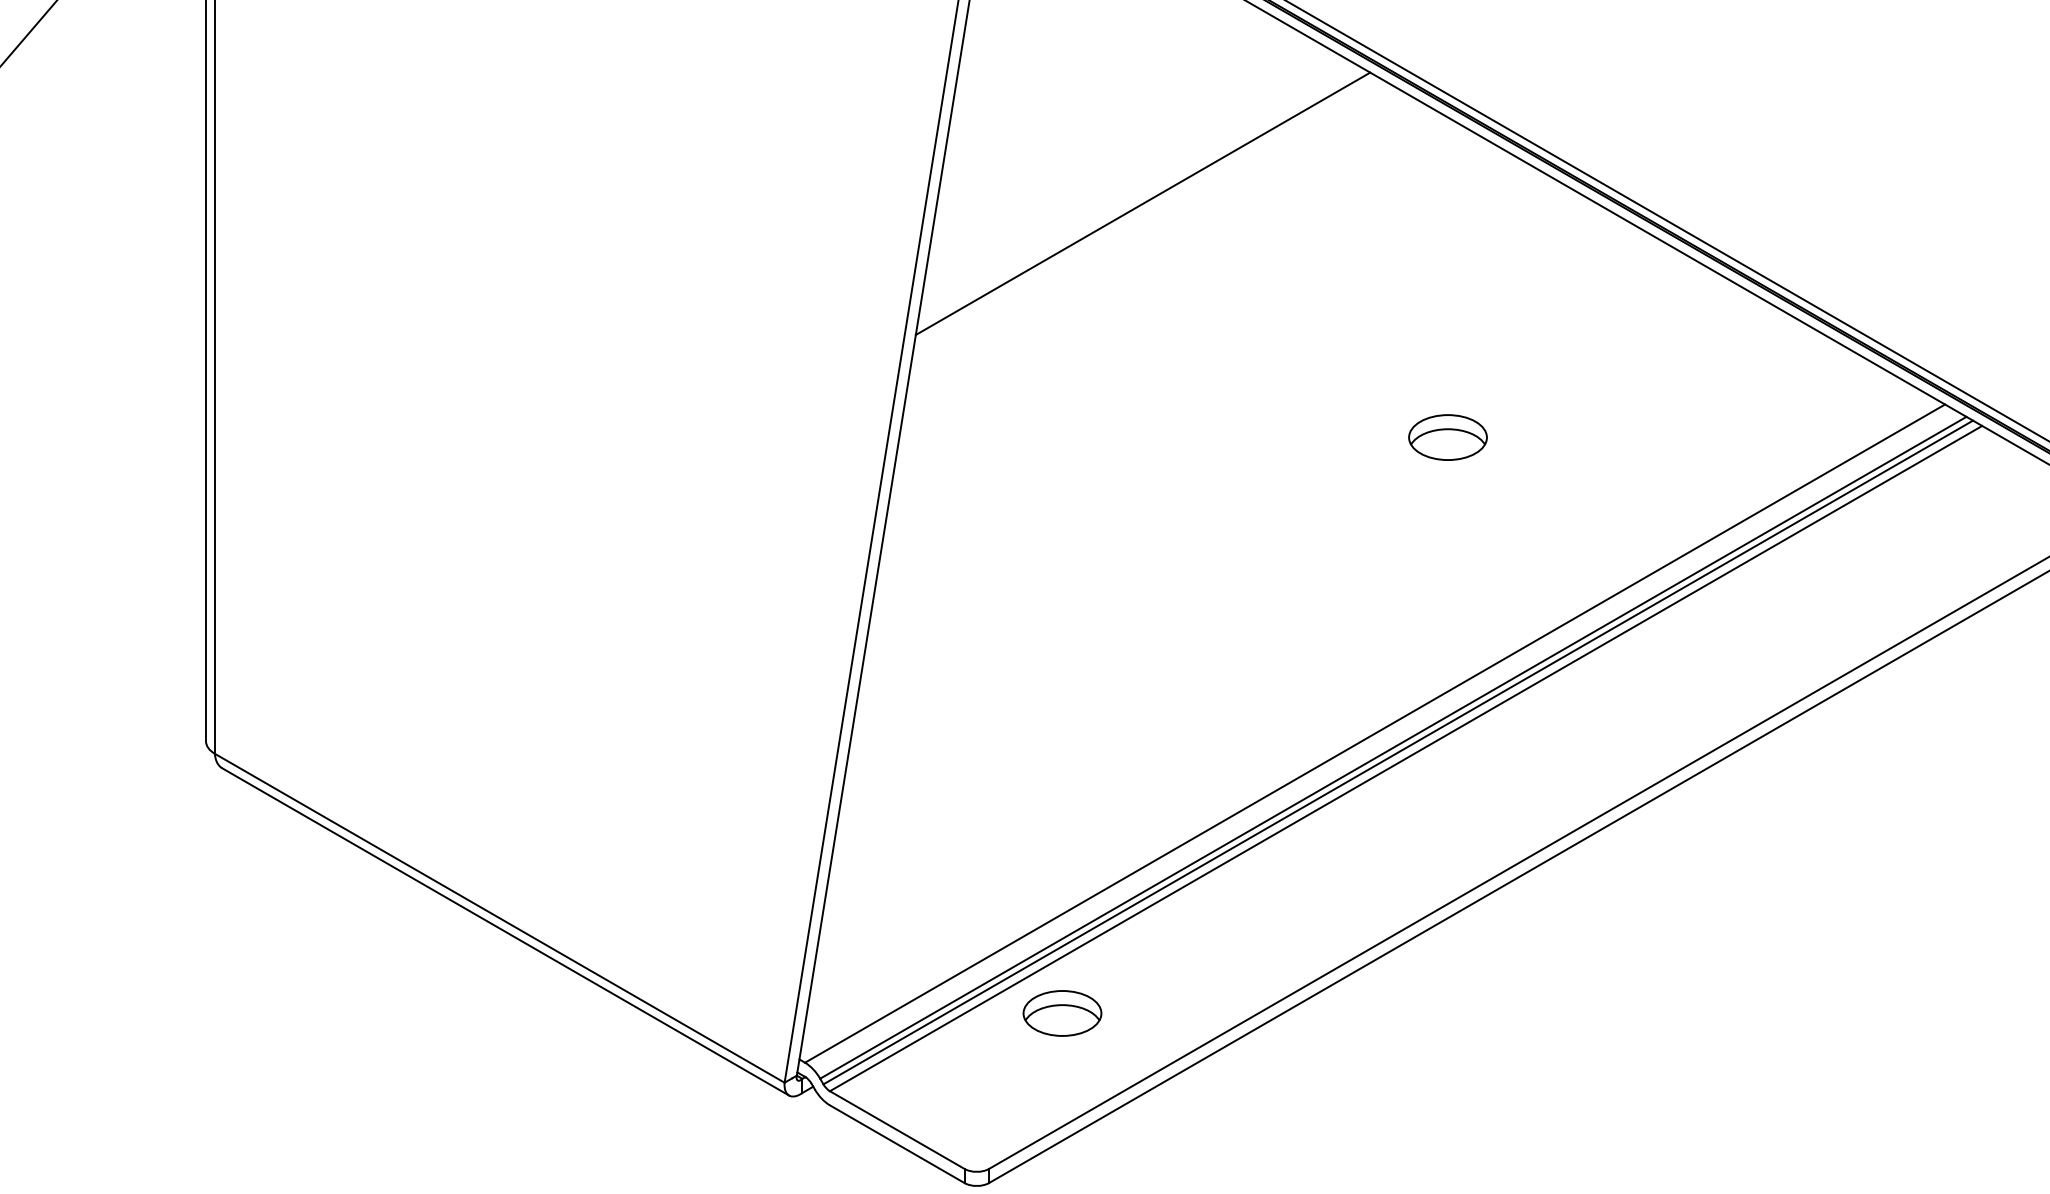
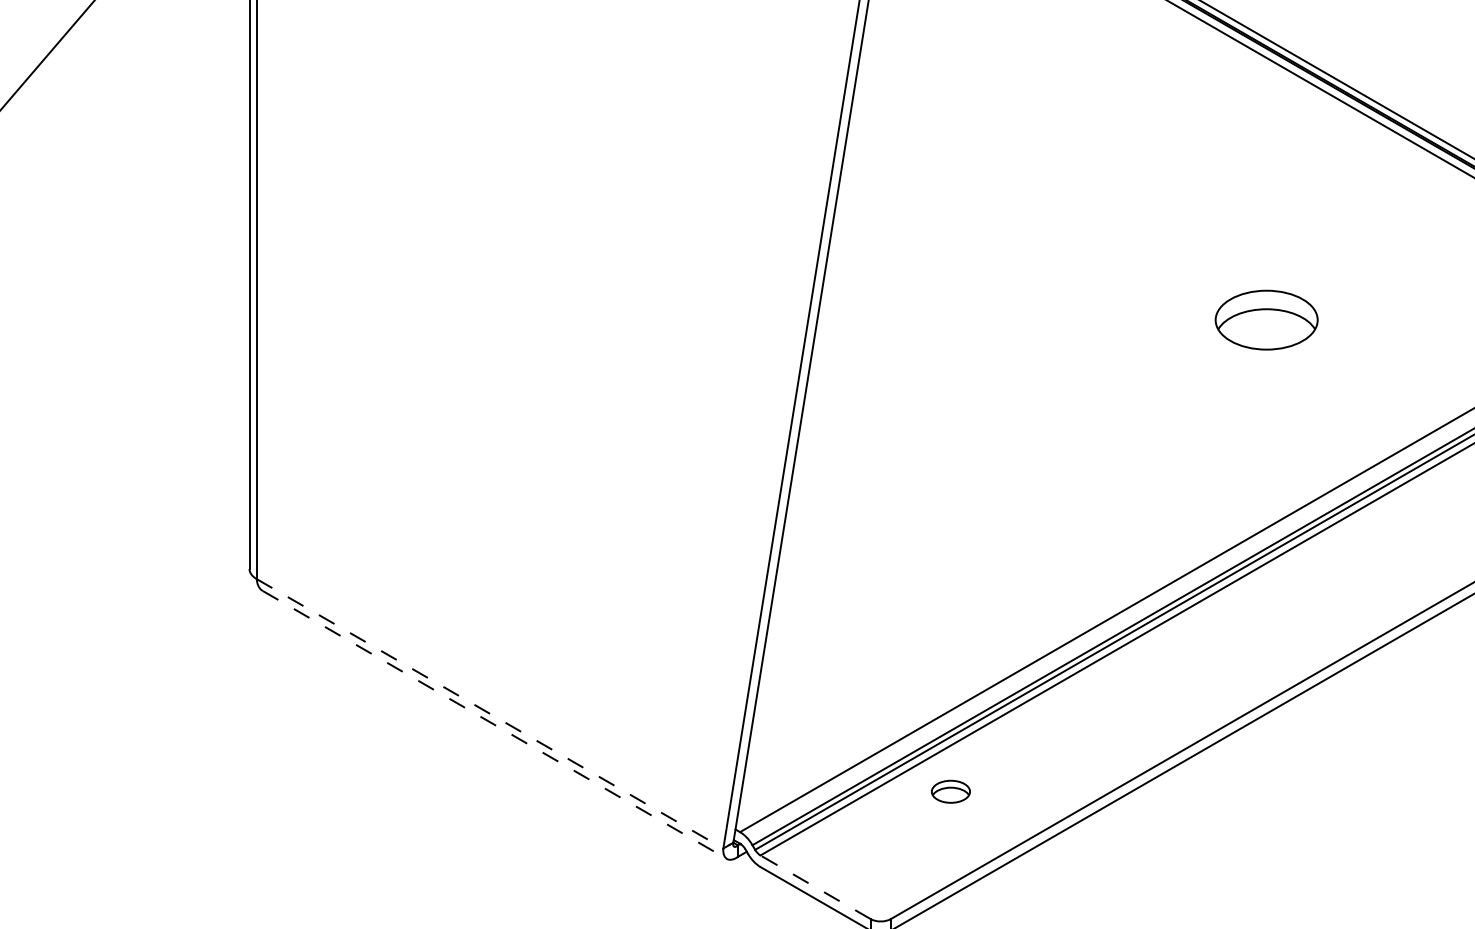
line: (1142, 203) -> (1016, 128), removed
part: (1447, 437) -> (1266, 320), size x1.6
line: (499, 918) -> (489, 714), solid -> dashed
line: (506, 932) -> (495, 725), solid -> dashed
part: (1062, 1013) -> (950, 791), size x0.6
line: (897, 1130) -> (815, 887), solid -> dashed

